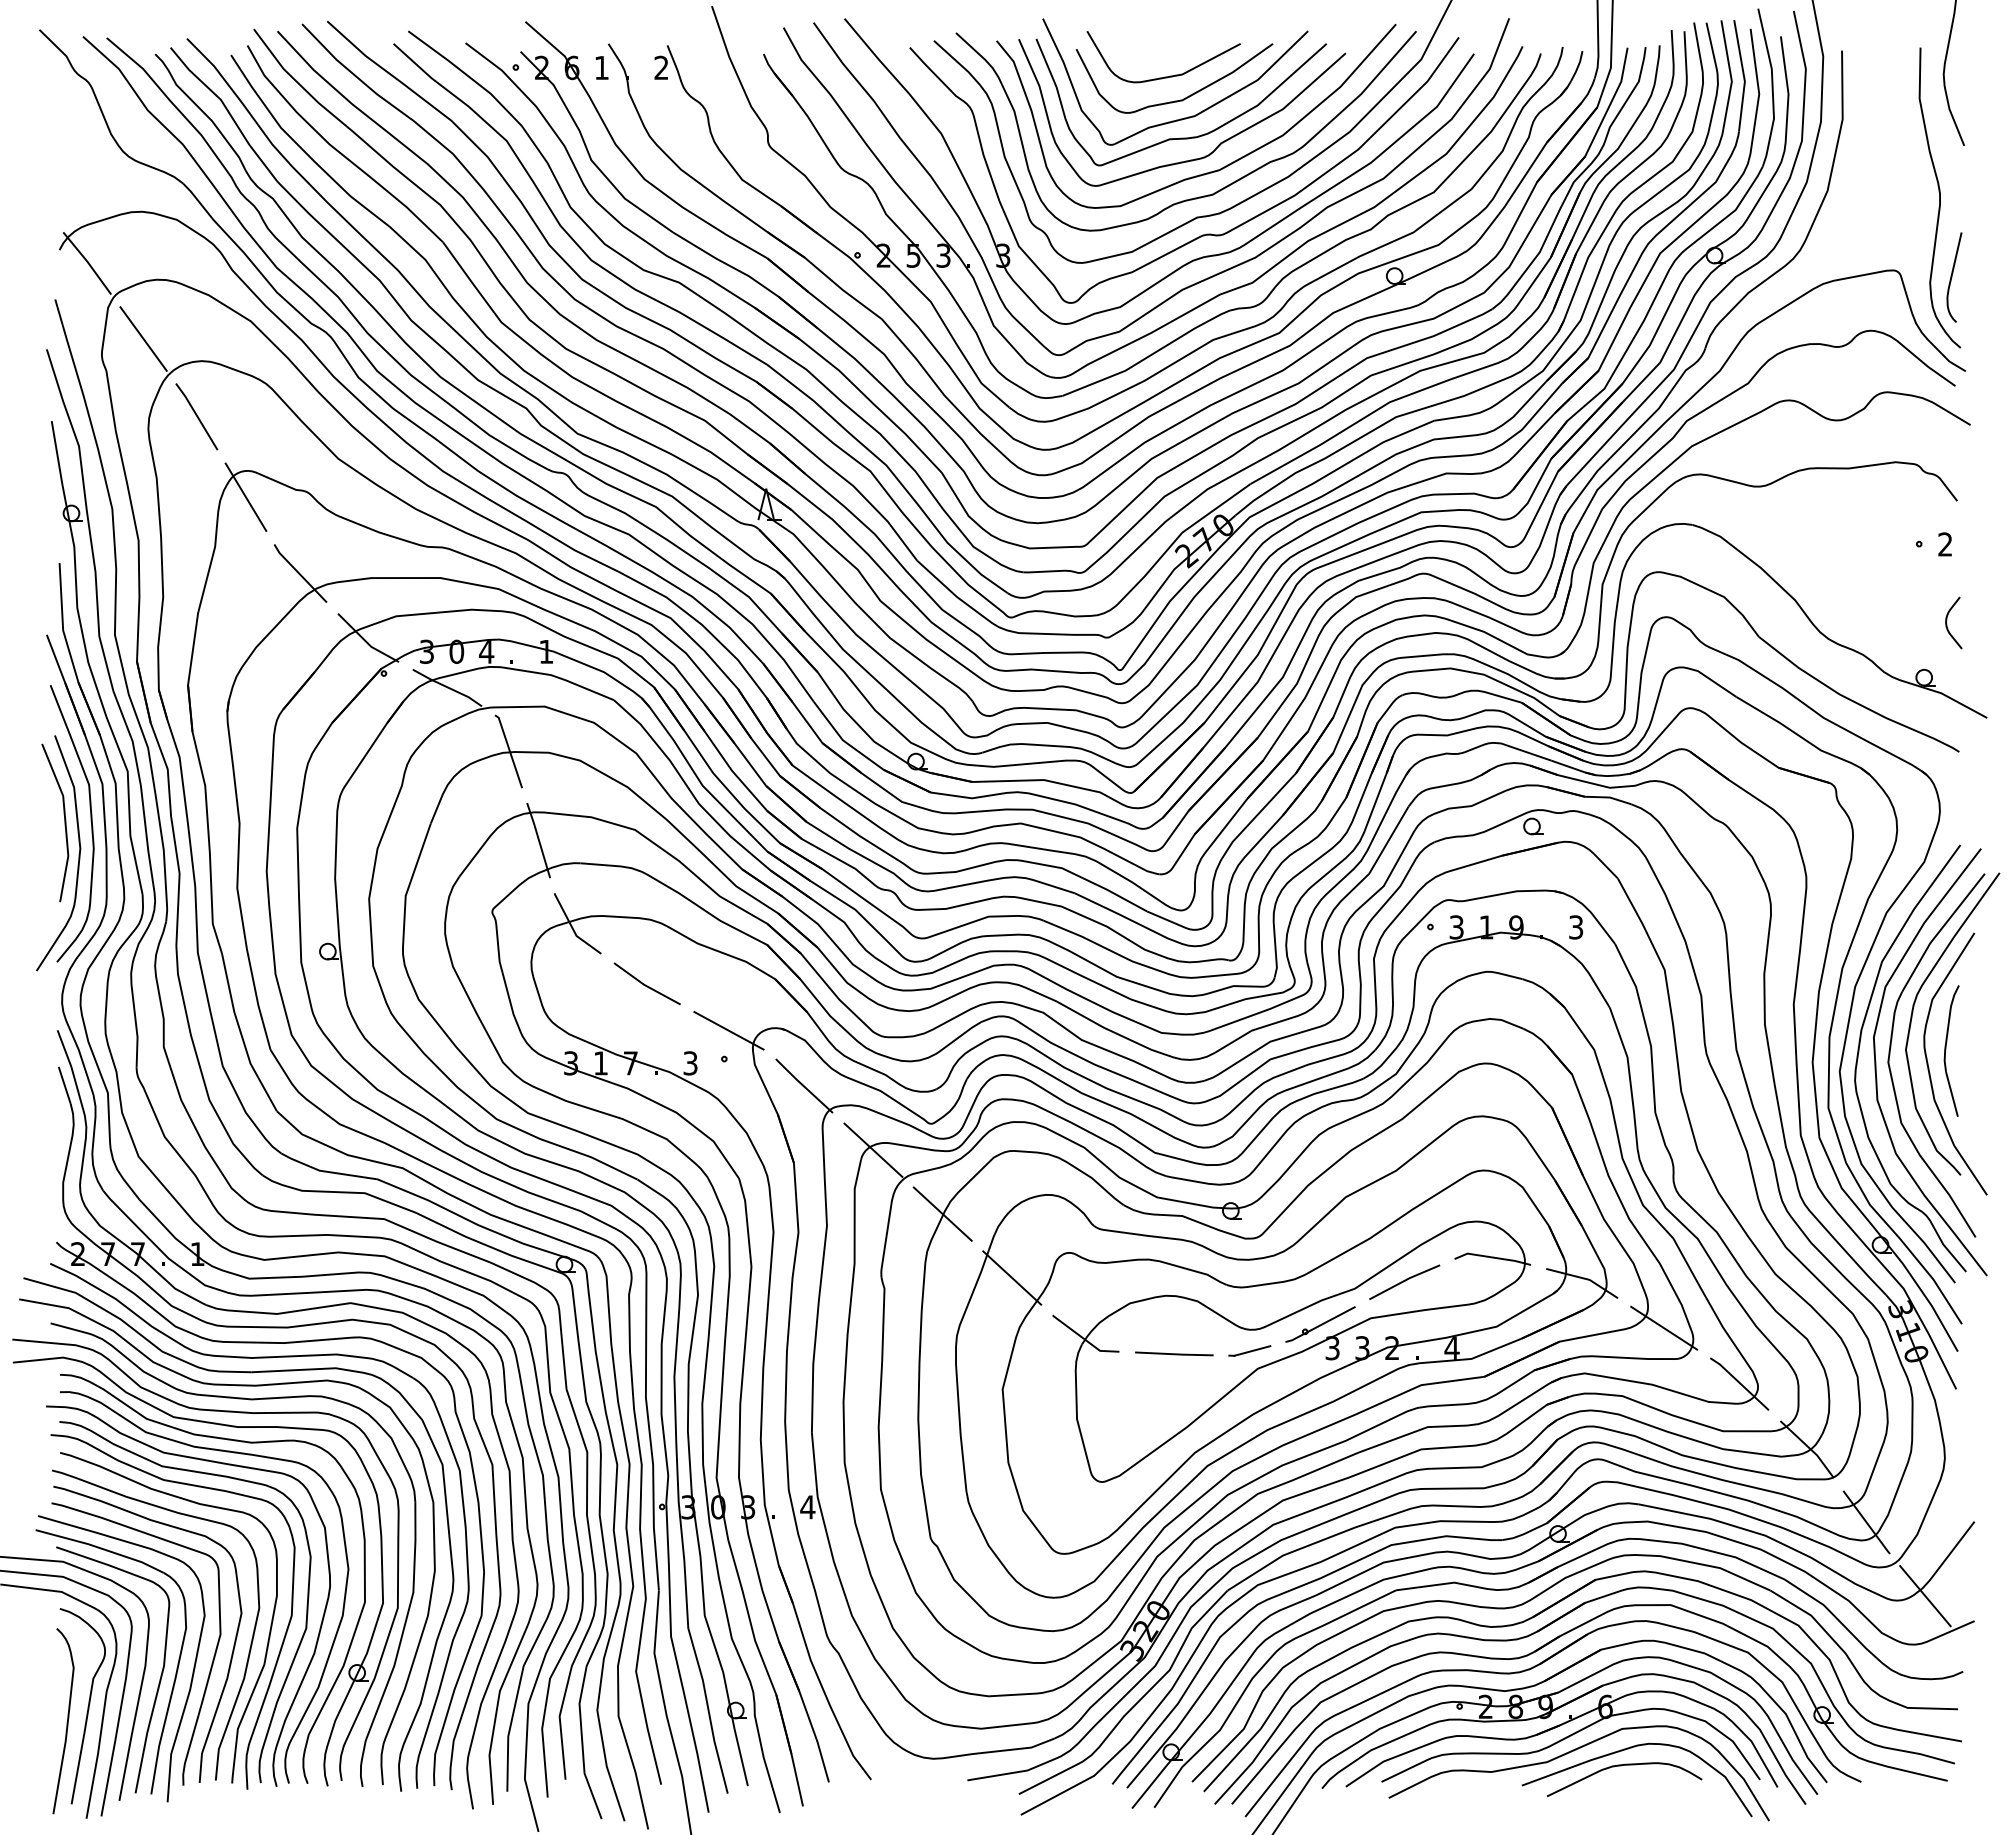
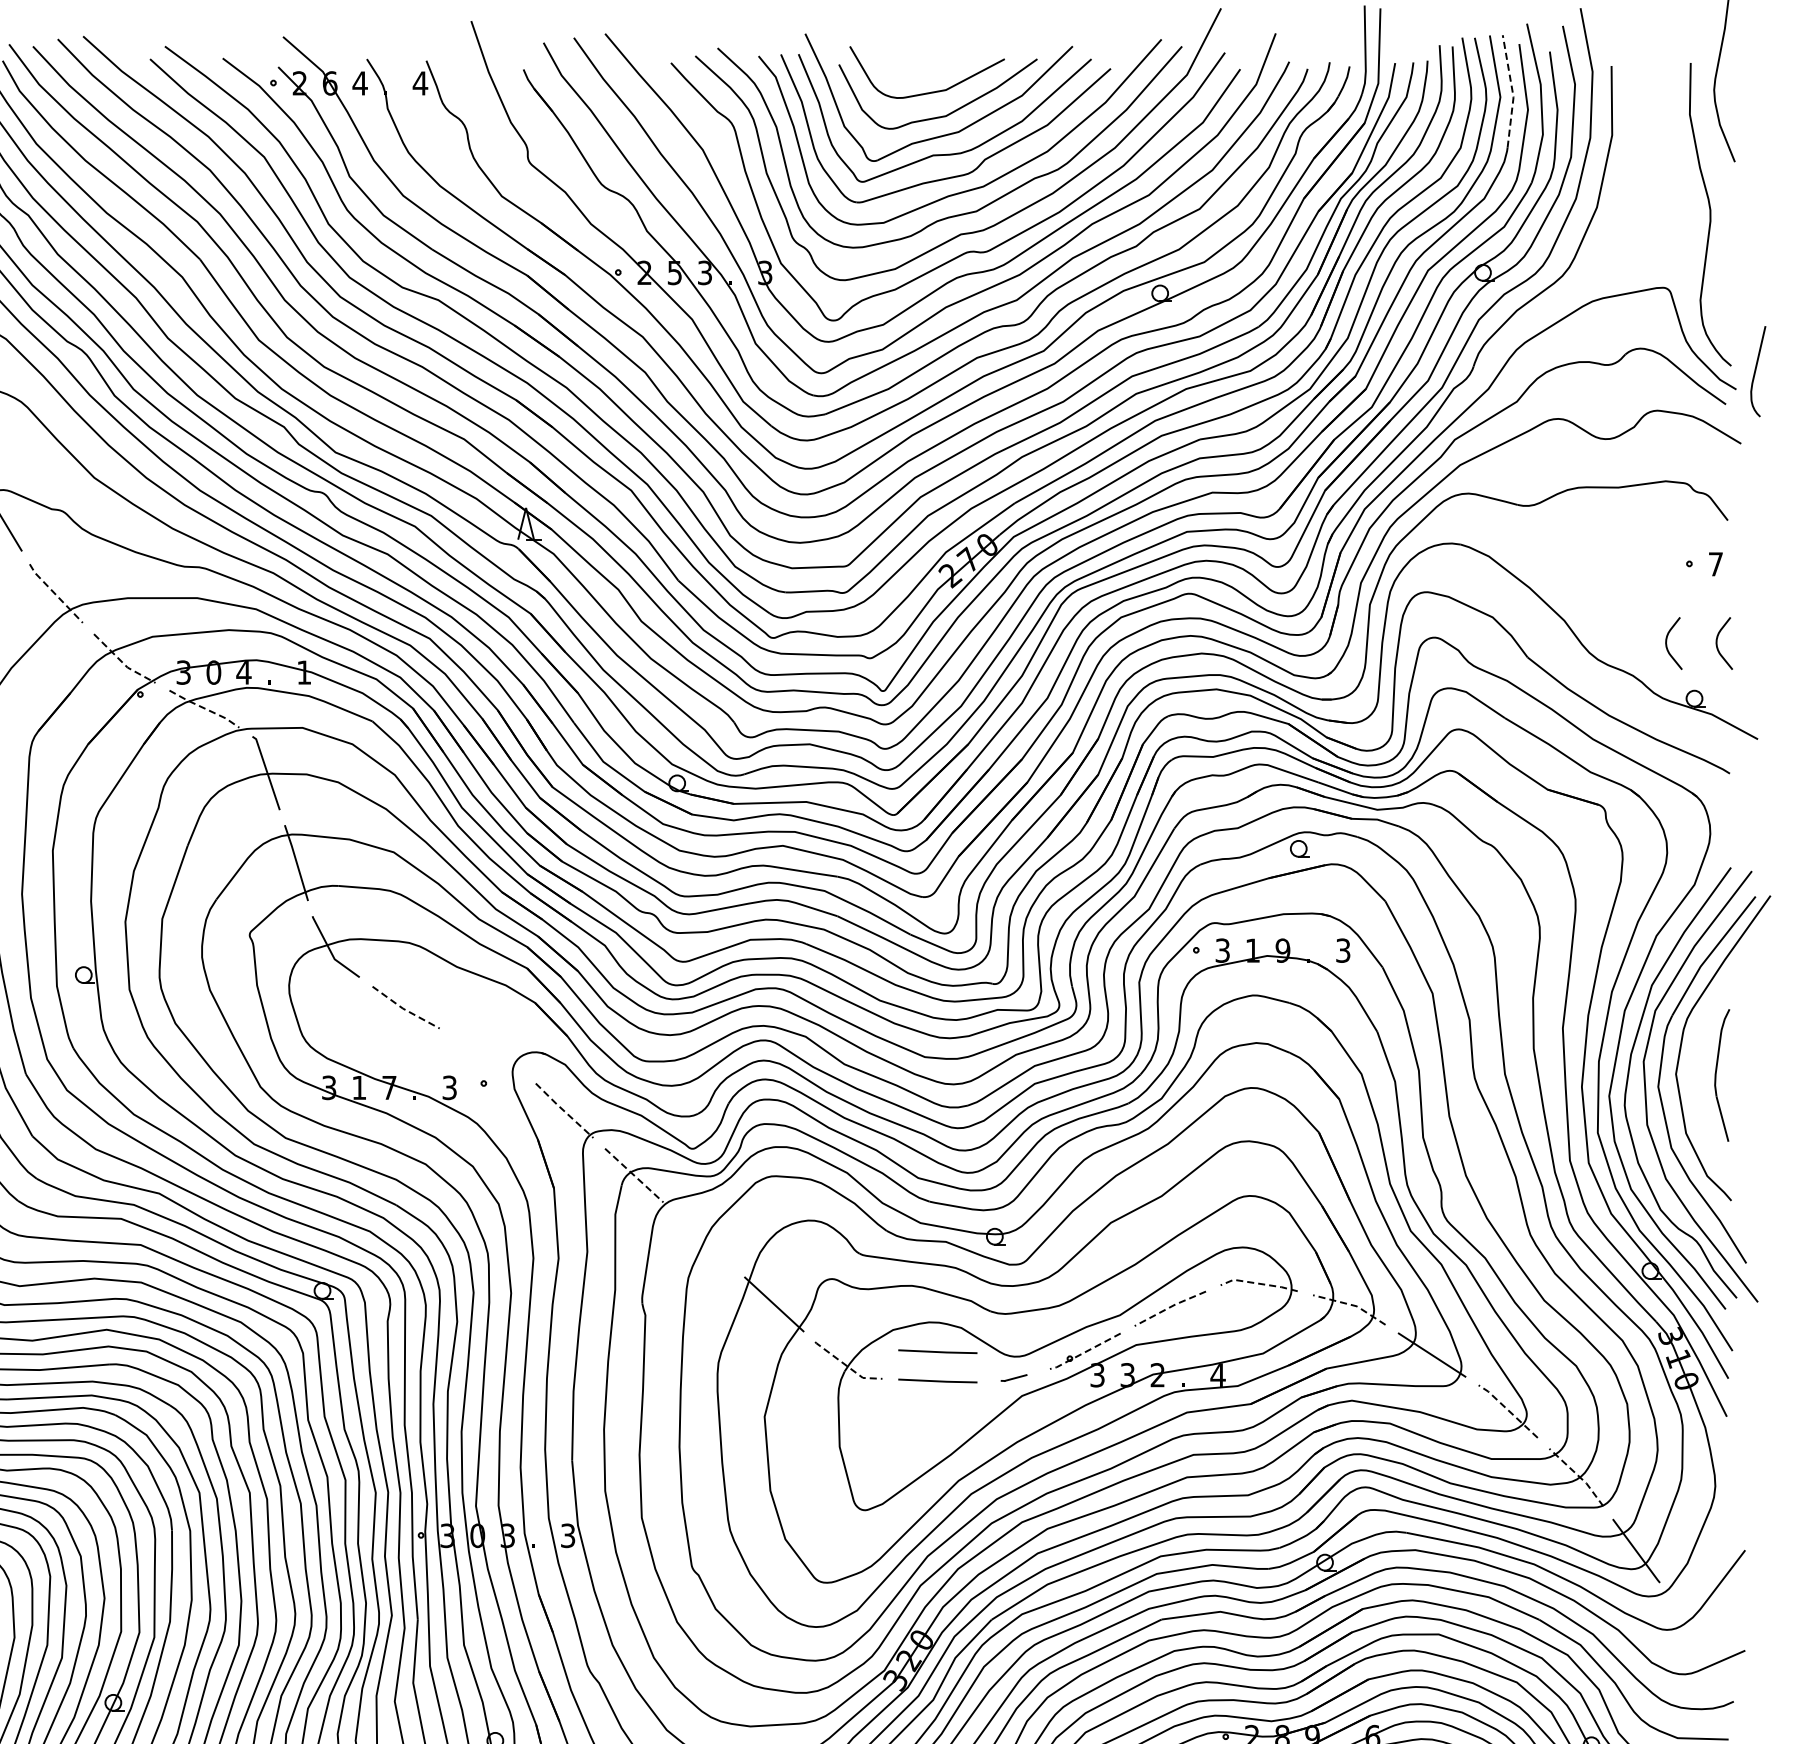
text: (601, 67) -> (359, 83), 1 -> 4
text: (661, 67) -> (420, 83), 2 -> 4
line: (1743, 75) -> (1512, 91), solid -> dashed
curve: (1952, 277) -> (1756, 371), moved
text: (1945, 544) -> (1715, 564), 2 -> 7
line: (299, 573) -> (55, 593), solid -> dashed
curve: (1897, 620) -> (1667, 640), added
line: (366, 641) -> (122, 662), solid -> dashed
line: (448, 687) -> (205, 708), solid -> dashed
line: (645, 985) -> (404, 1009), solid -> dashed
line: (728, 1030) -> (488, 1054), removed
curve: (1929, 1067) -> (1699, 1092), removed
line: (803, 1086) -> (563, 1111), solid -> dashed
line: (873, 1150) -> (634, 1175), solid -> dashed
line: (942, 1213) -> (703, 1239), removed
line: (1491, 1257) -> (1257, 1283), solid -> dashed
line: (1584, 1278) -> (1351, 1304), solid -> dashed
line: (1404, 1280) -> (1170, 1306), solid -> dashed
line: (1174, 1324) -> (938, 1351), added
line: (1320, 1325) -> (1085, 1352), solid -> dashed
line: (1084, 1339) -> (847, 1366), solid -> dashed
part: (1249, 1350) -> (1013, 1377), size x0.6
line: (1739, 1382) -> (1508, 1409), solid -> dashed
line: (1809, 1447) -> (1578, 1475), solid -> dashed
text: (807, 1507) -> (567, 1535), 4 -> 3
line: (1925, 1596) -> (1695, 1625), removed

